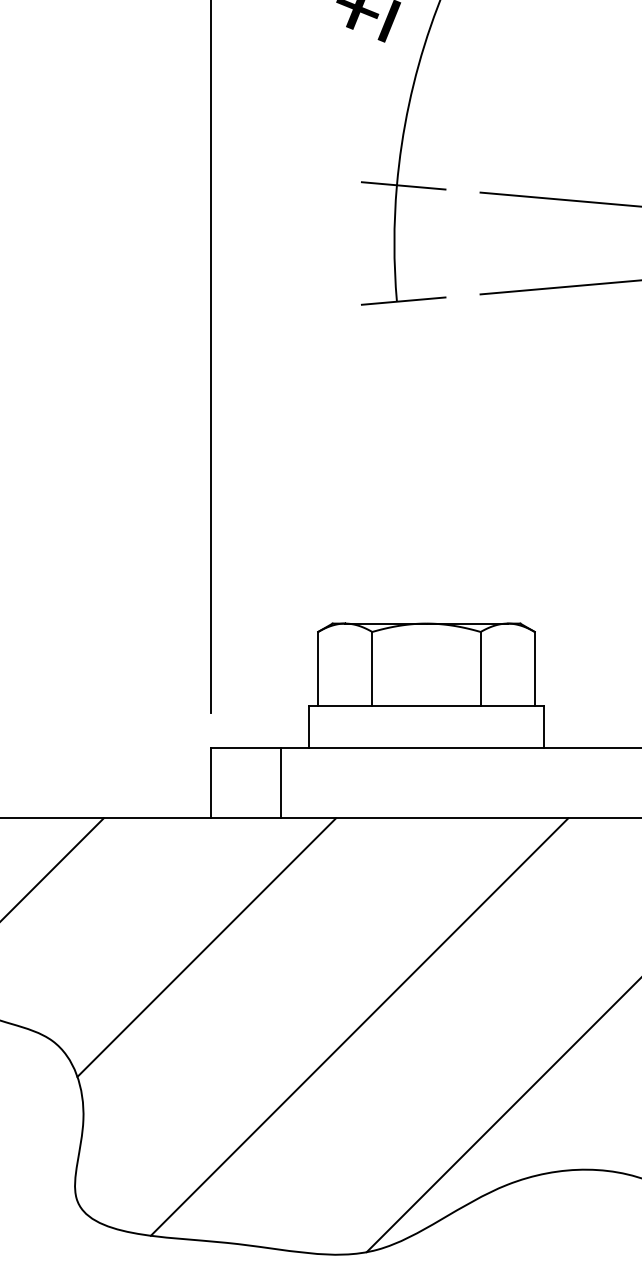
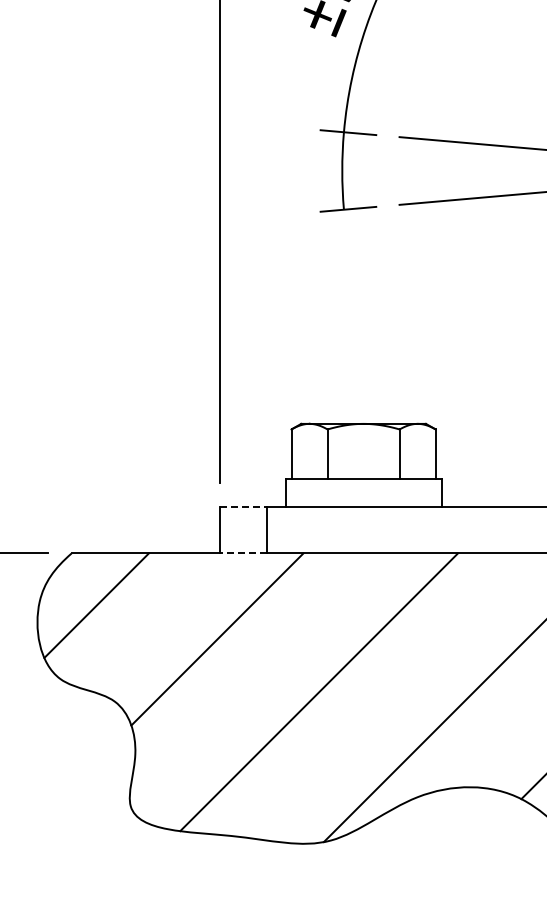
line: (245, 747) -> (243, 506), solid -> dashed
line: (244, 818) -> (242, 553), solid -> dashed

